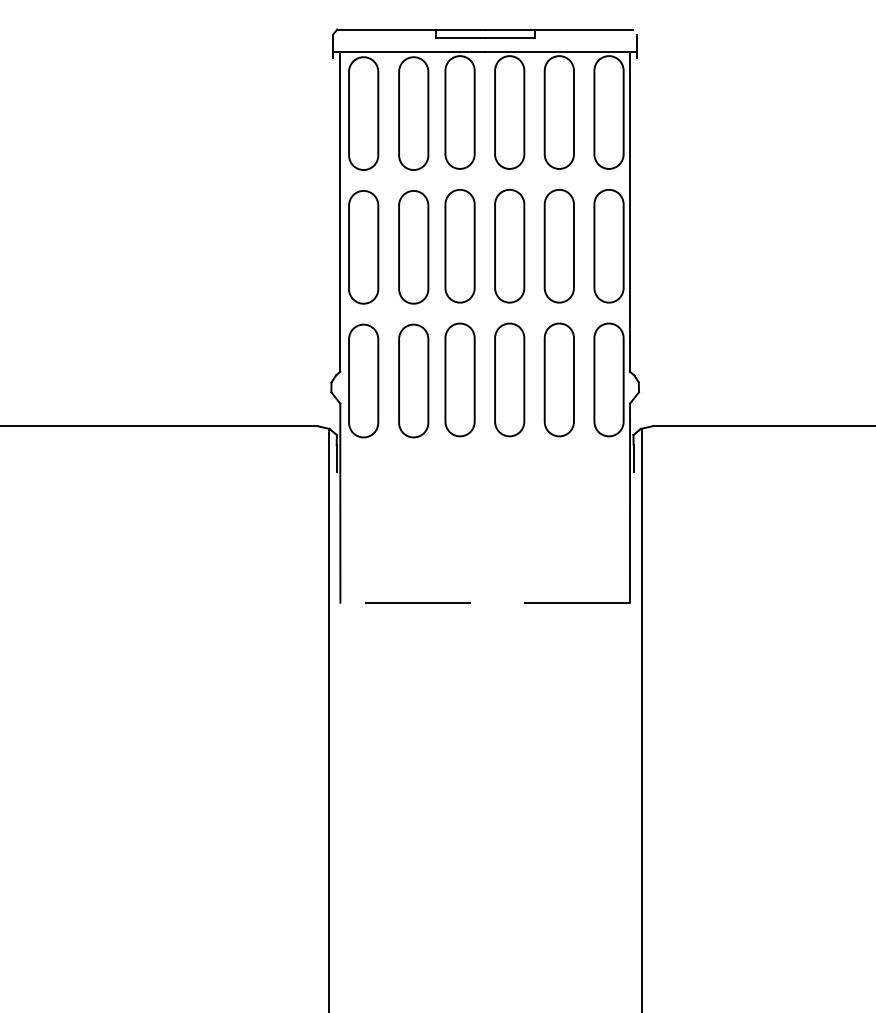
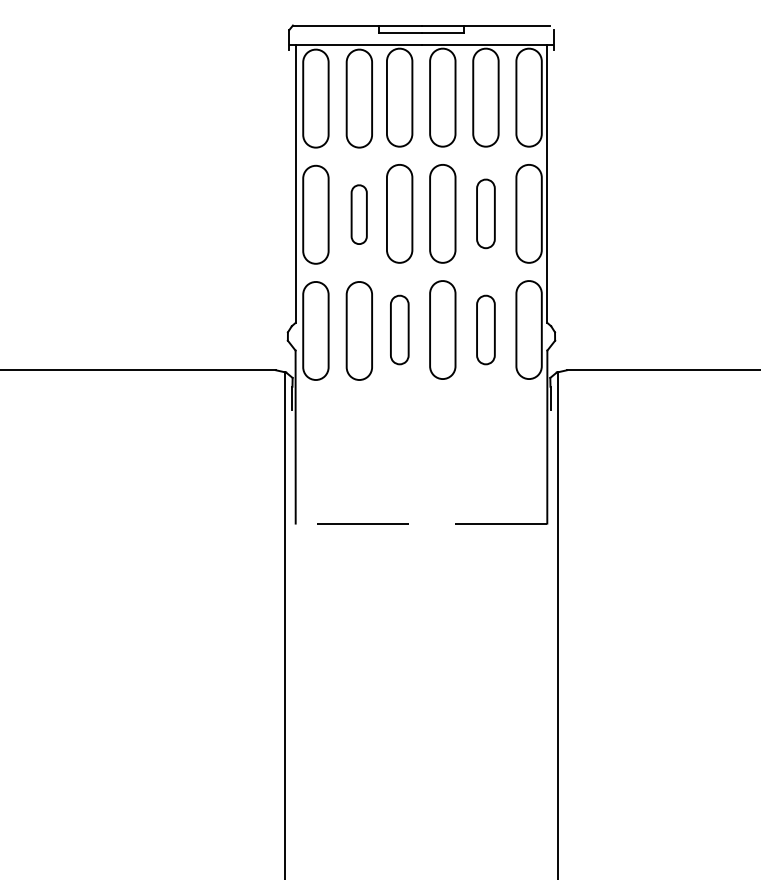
part: (558, 245) -> (485, 213), size x0.7
part: (412, 246) -> (358, 214), size x0.6
part: (459, 379) -> (399, 329), size x0.7
part: (558, 379) -> (485, 329), size x0.7

